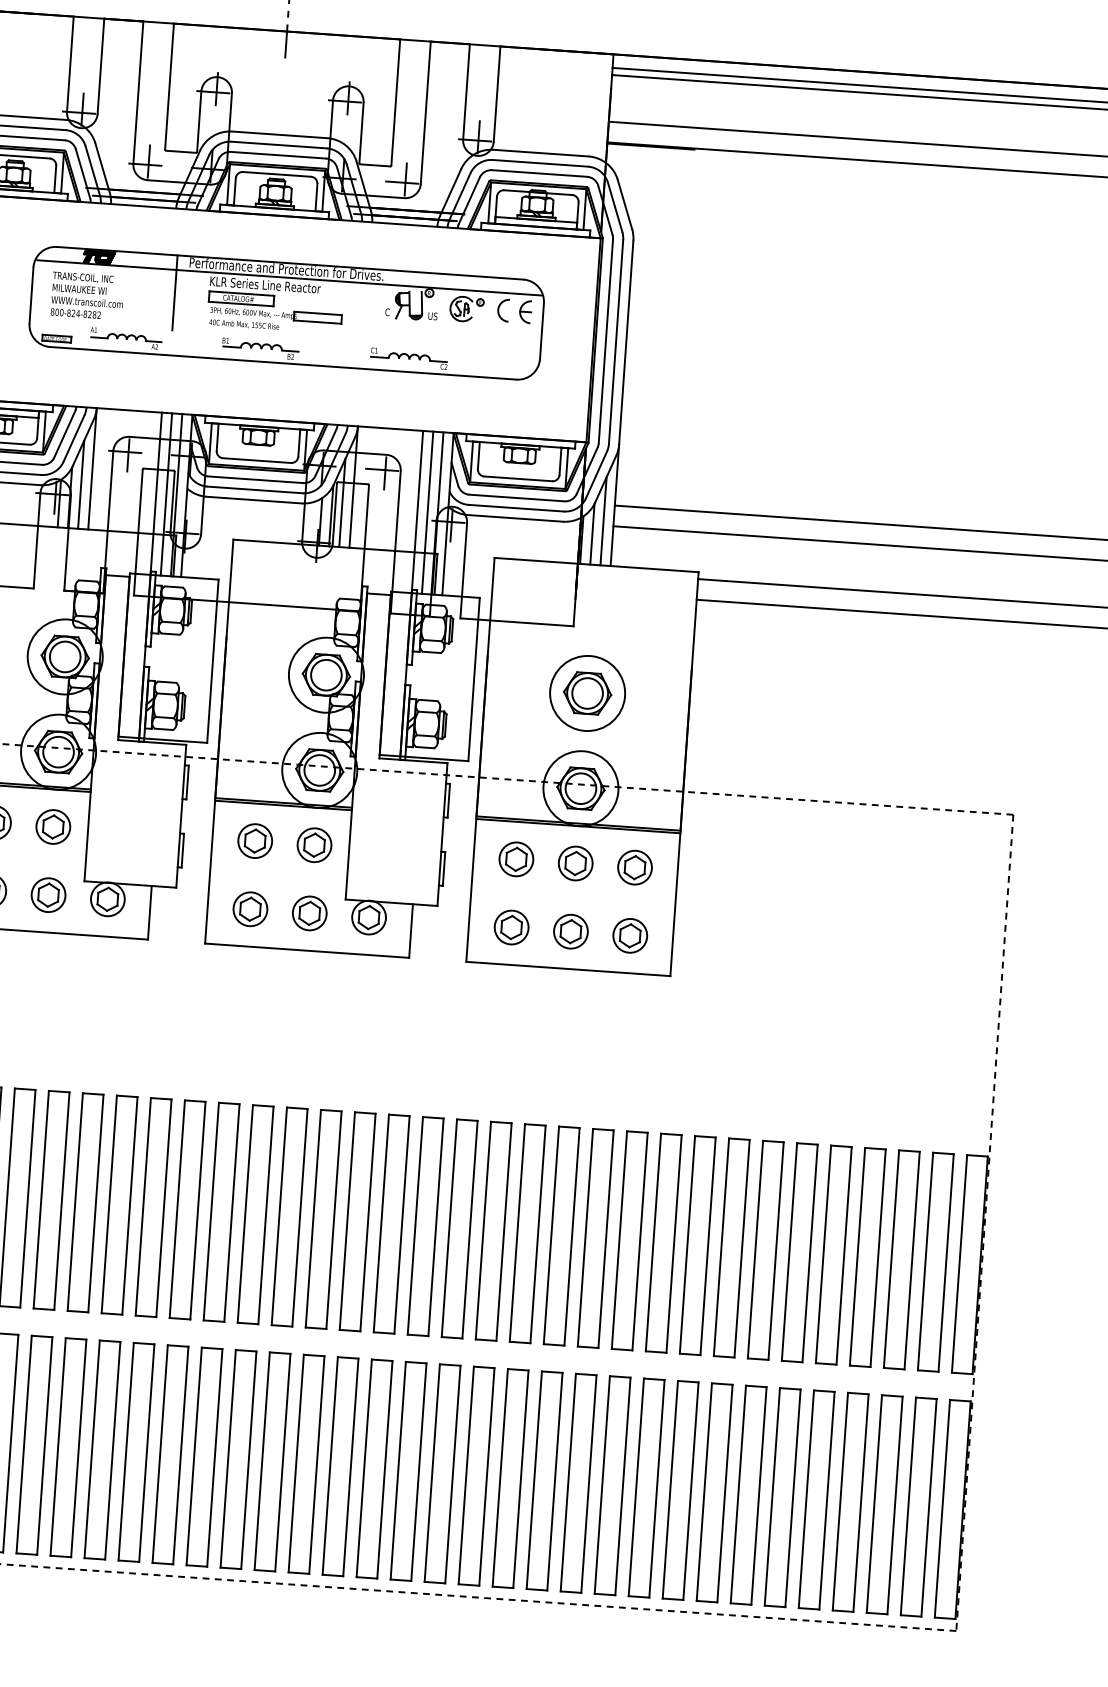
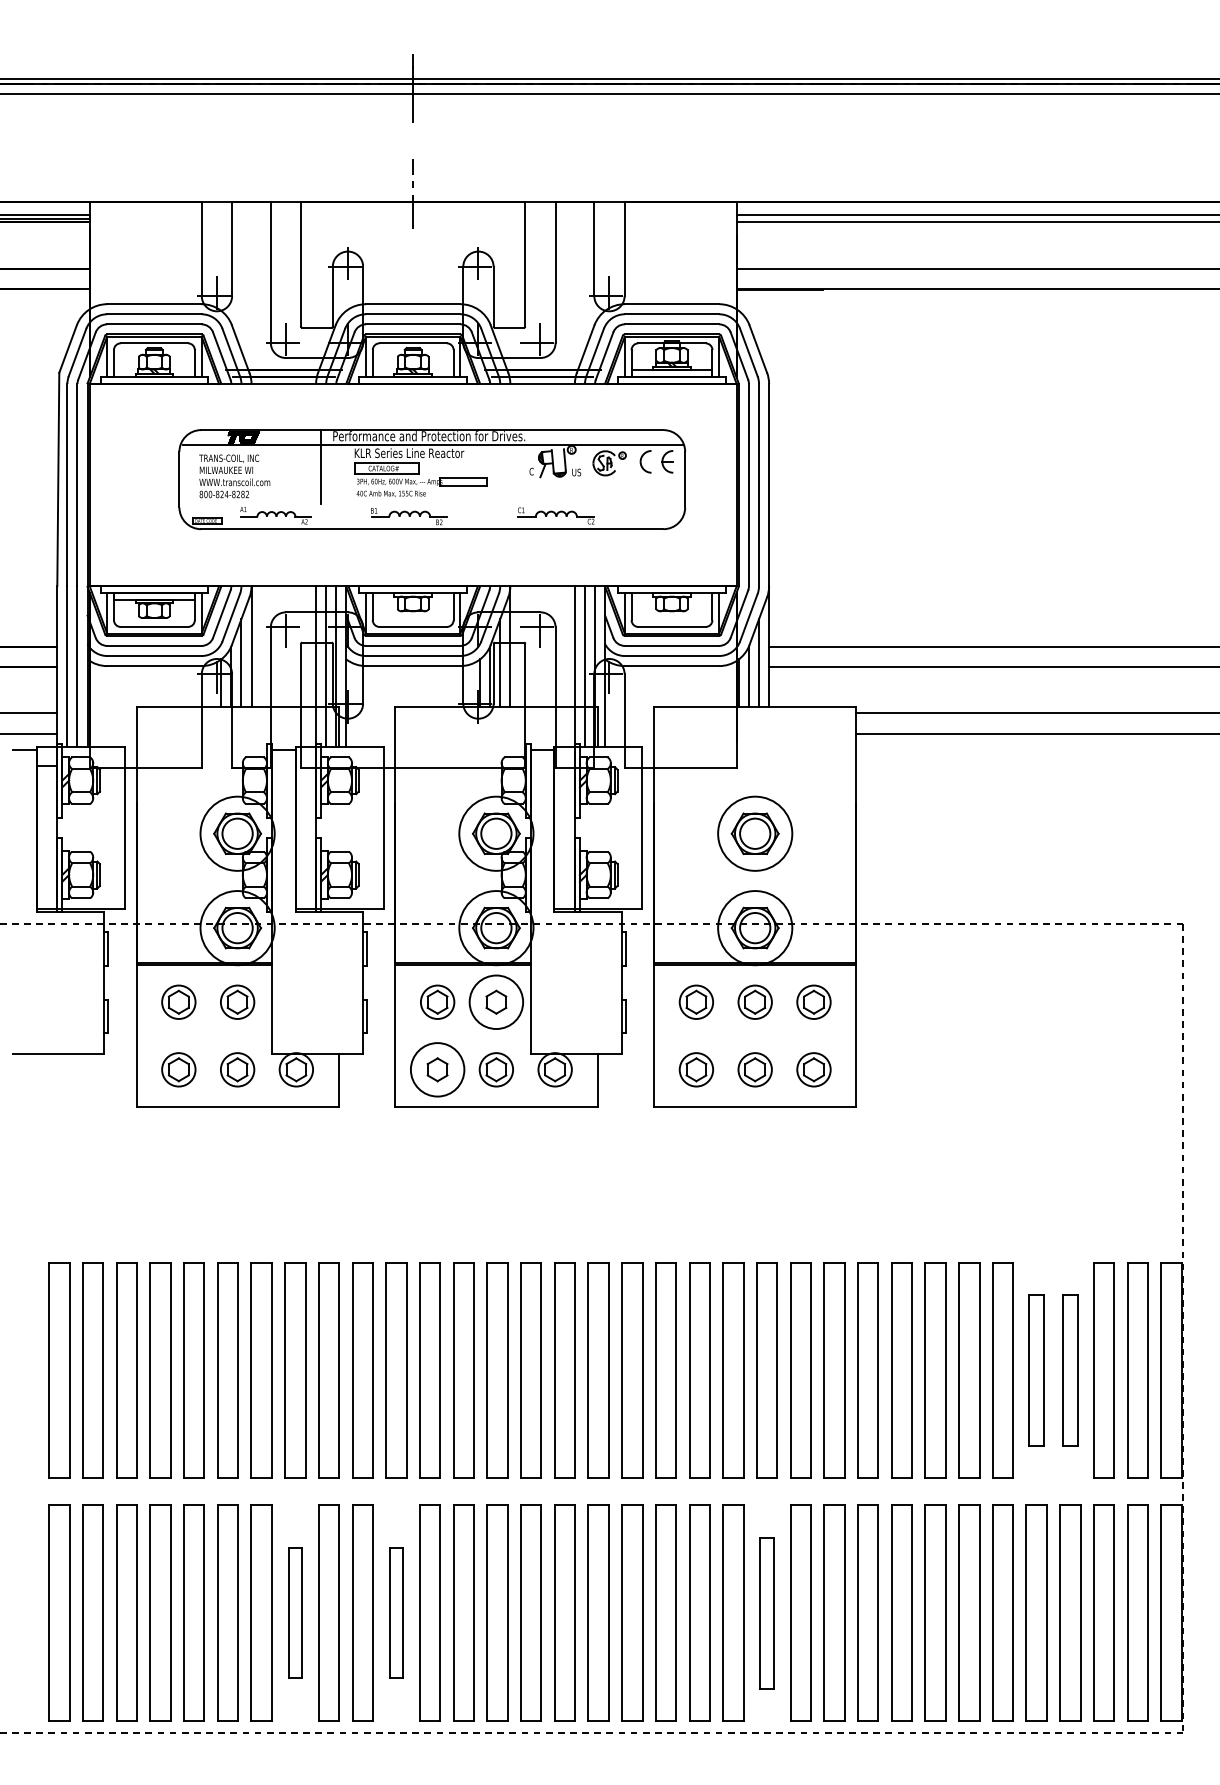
circle: (314, 844) -> (496, 1001), size x1.6
circle: (250, 908) -> (437, 1069), size x1.6
part: (833, 1255) -> (1036, 1370), size x0.7
part: (867, 1257) -> (1070, 1370), size x0.7
part: (68, 1446) -> (295, 1612), size x0.6
part: (170, 1454) -> (396, 1612), size x0.6
part: (544, 1480) -> (766, 1612), size x0.7

